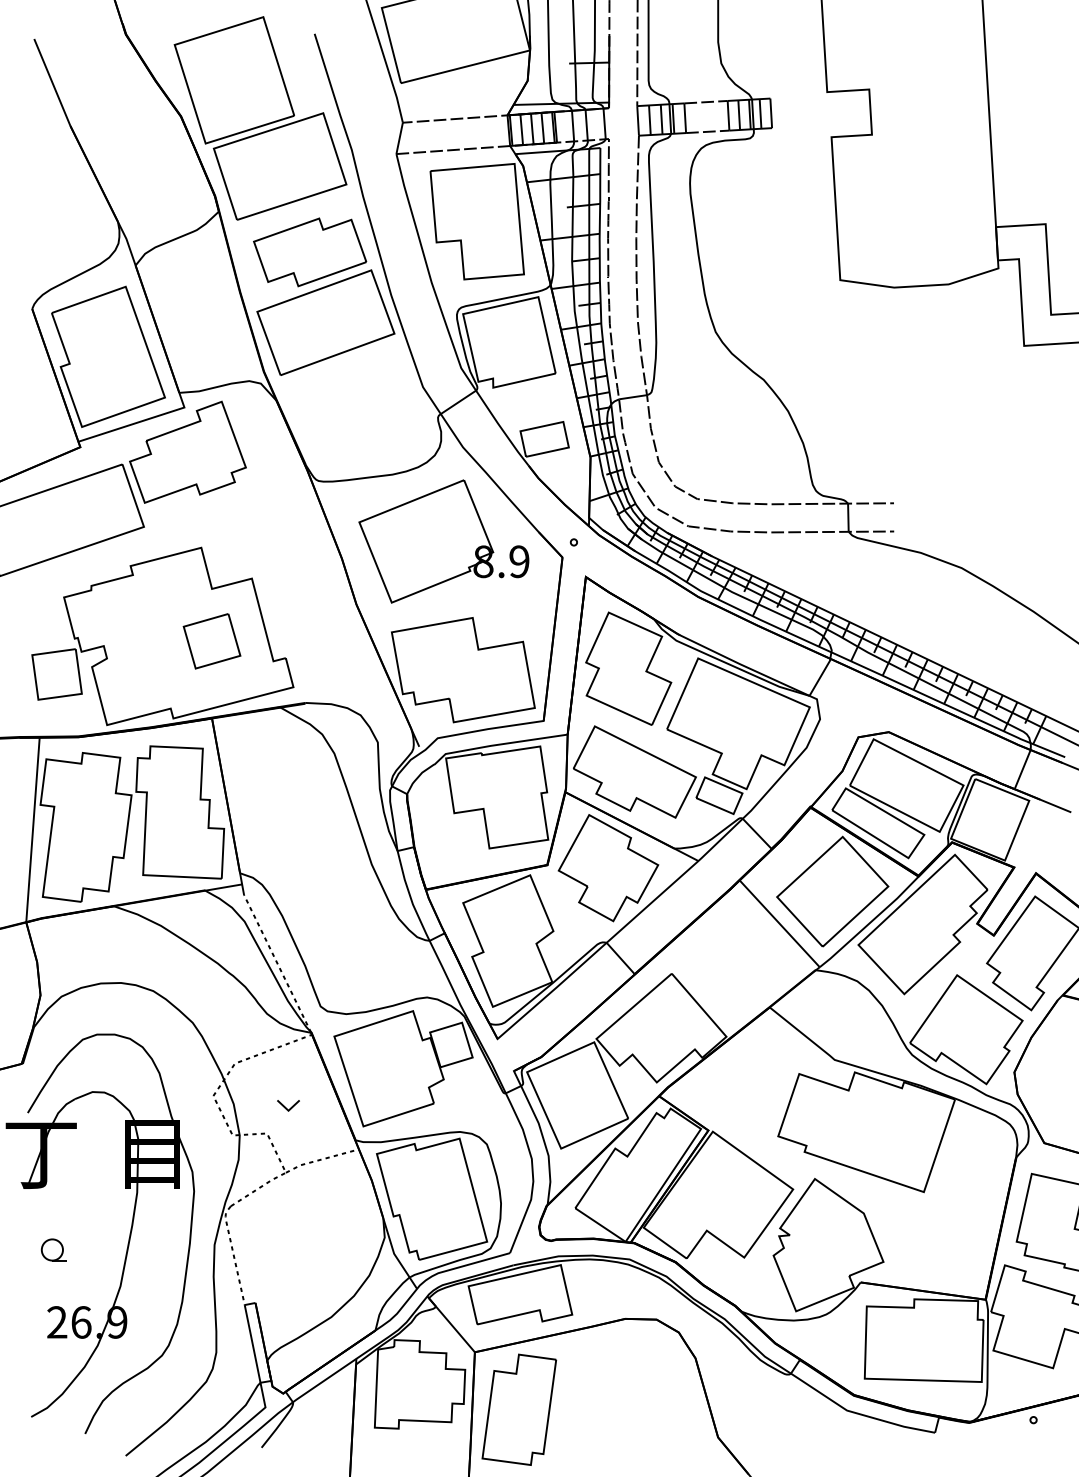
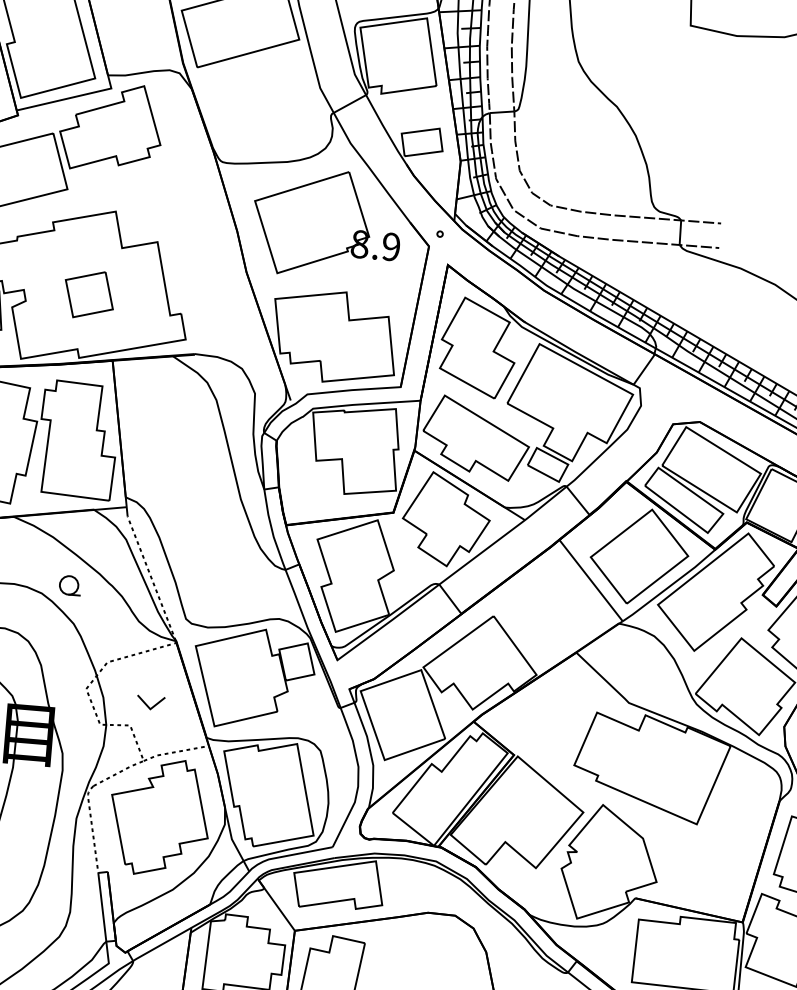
part: (211, 641) -> (88, 294), moved
part: (184, 978) -> (69, 584), added
part: (288, 1105) -> (150, 702), size x1.43
part: (309, 1235) -> (159, 817), added

